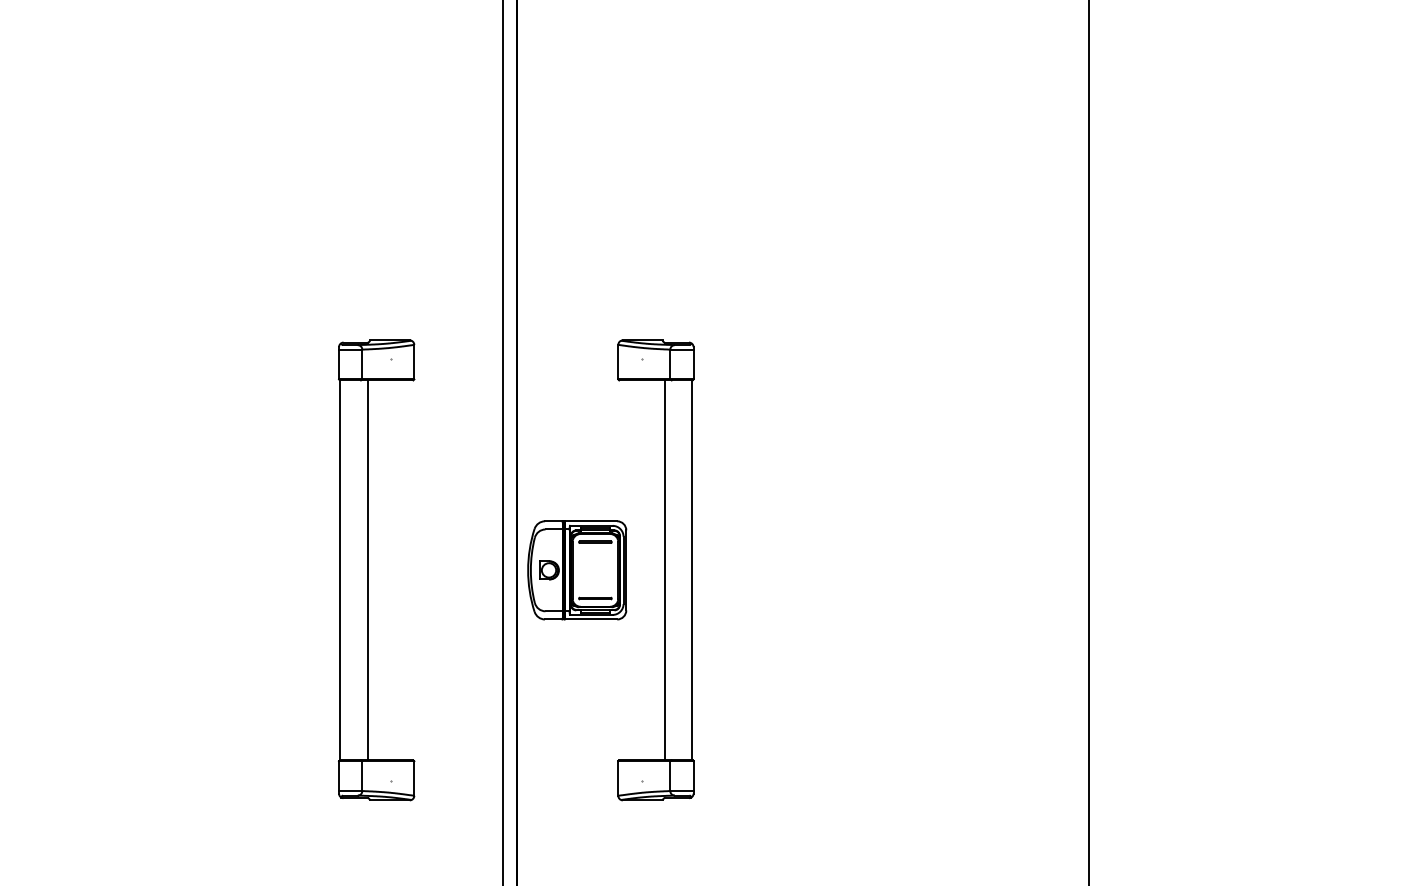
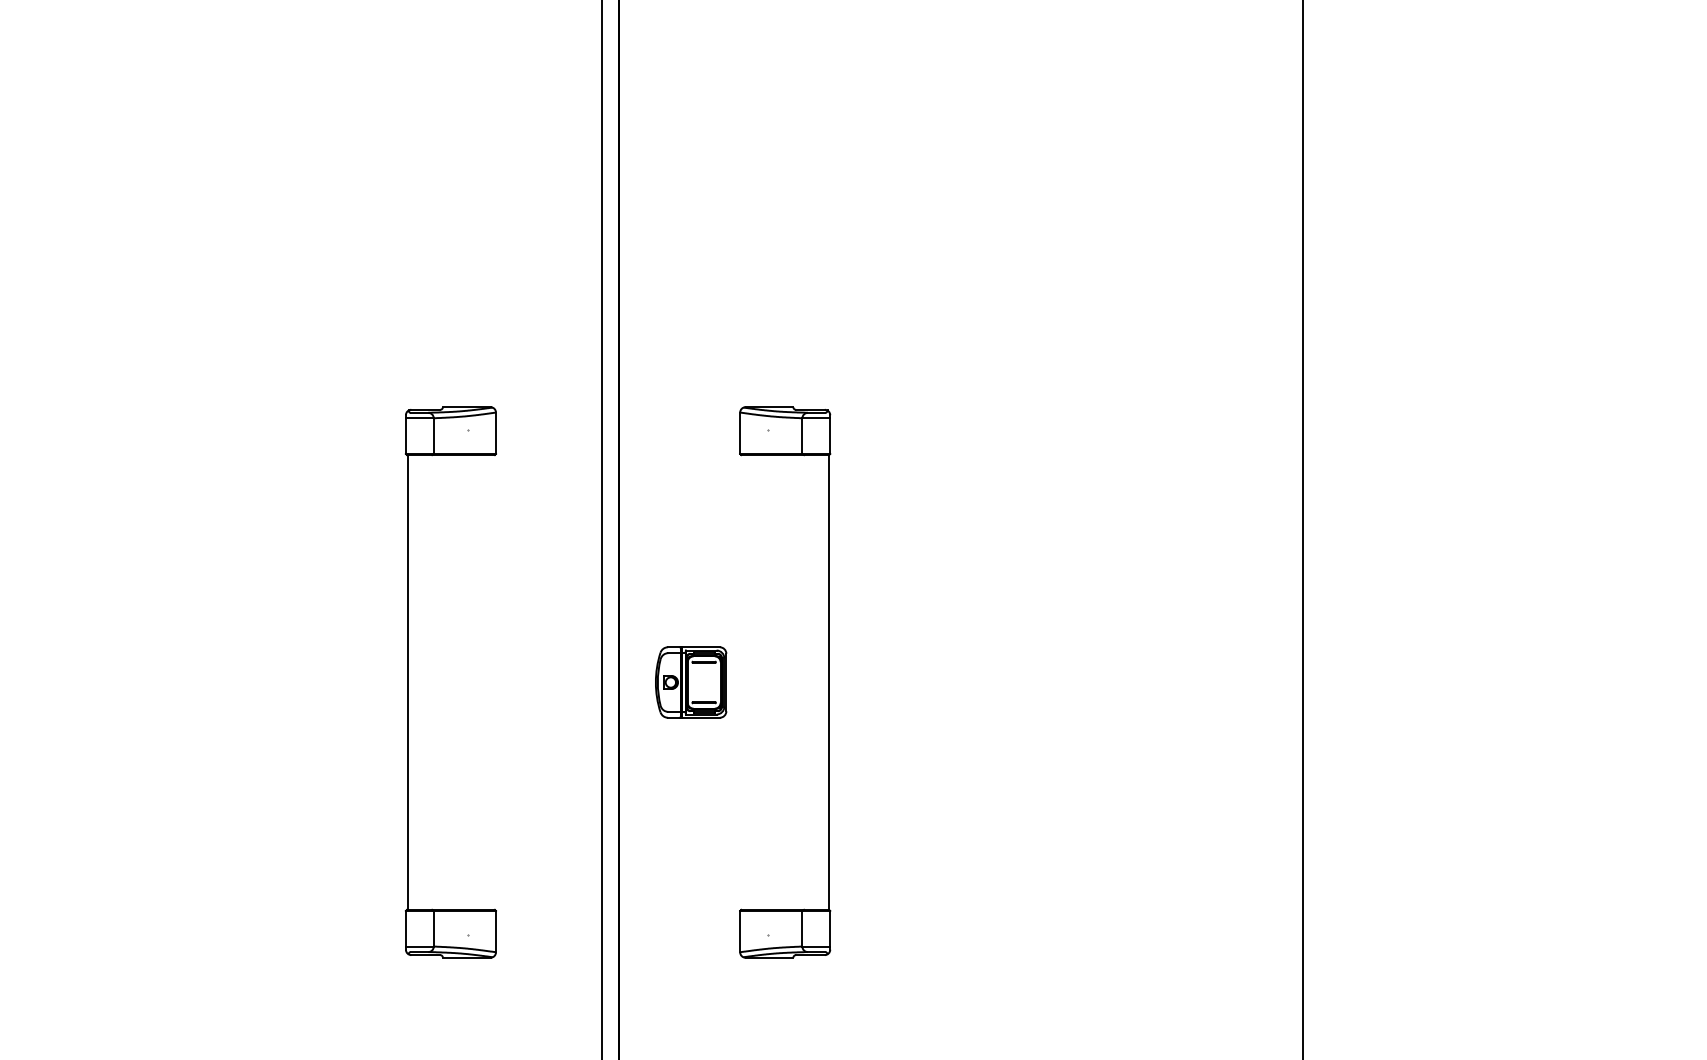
line: (367, 570) -> (439, 682), removed
part: (577, 570) -> (691, 682), size x0.6
line: (664, 570) -> (795, 682), removed

